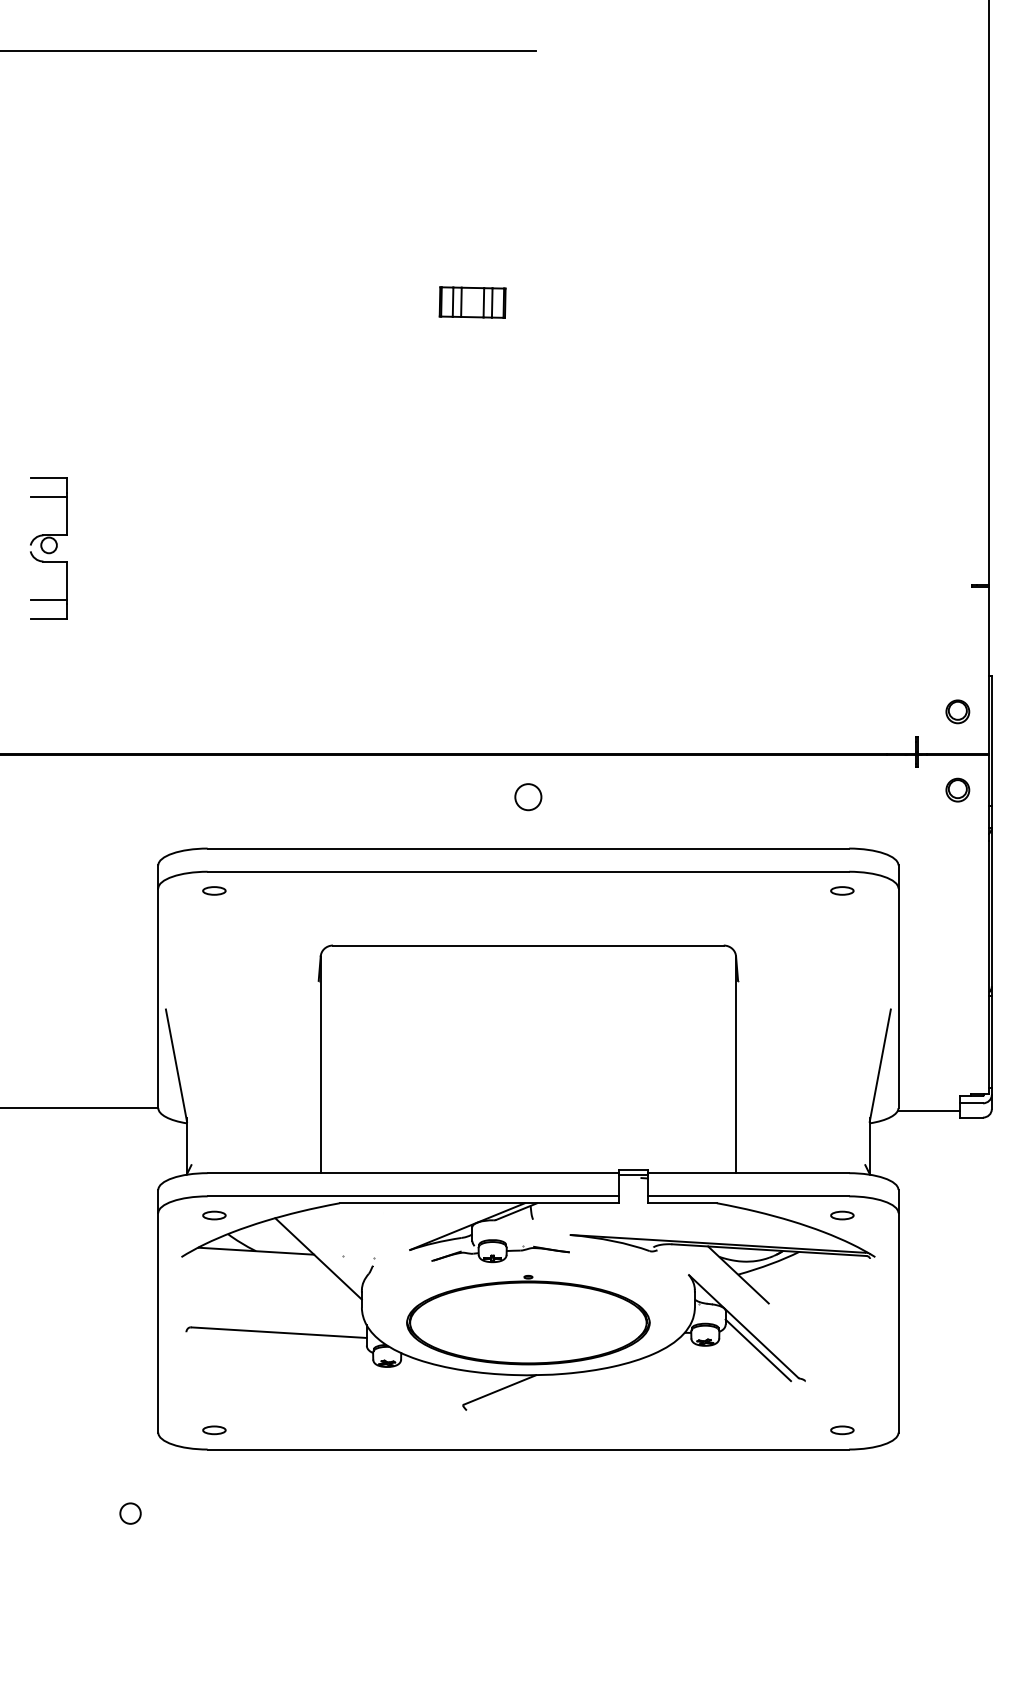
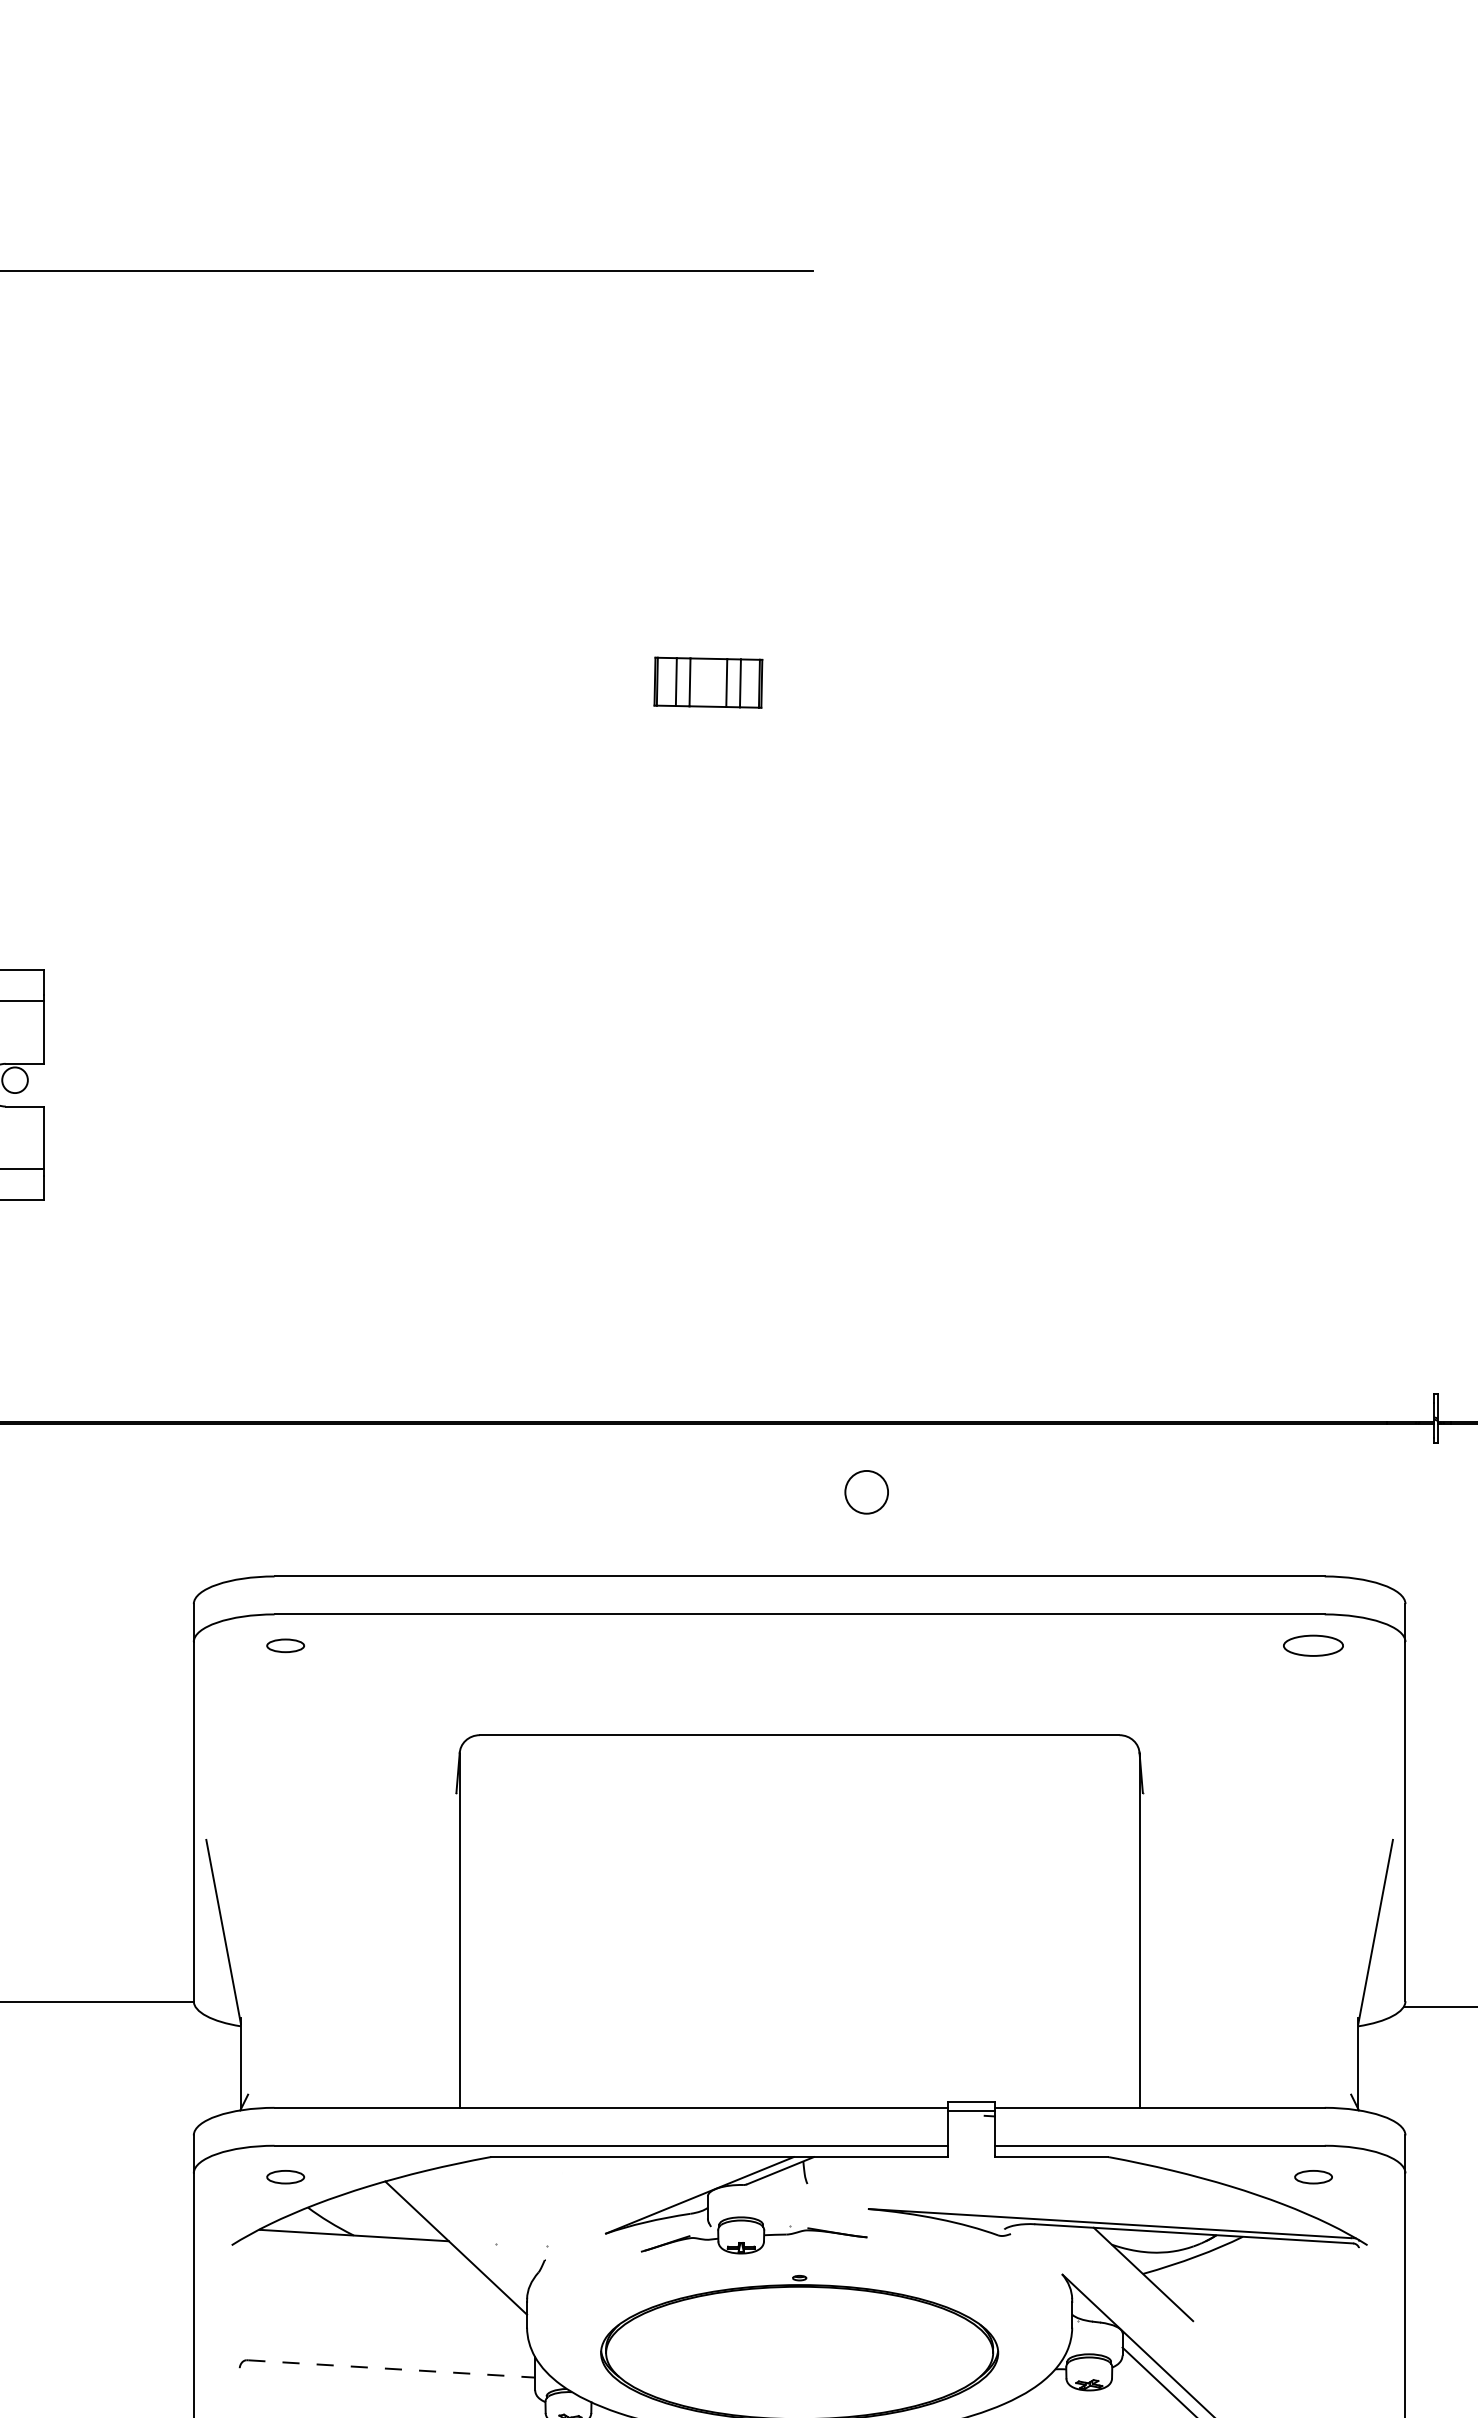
circle: (528, 797) -> (866, 1492), moved
part: (842, 890) -> (1313, 1645), size x1.6
line: (279, 1332) -> (392, 2368), solid -> dashed

